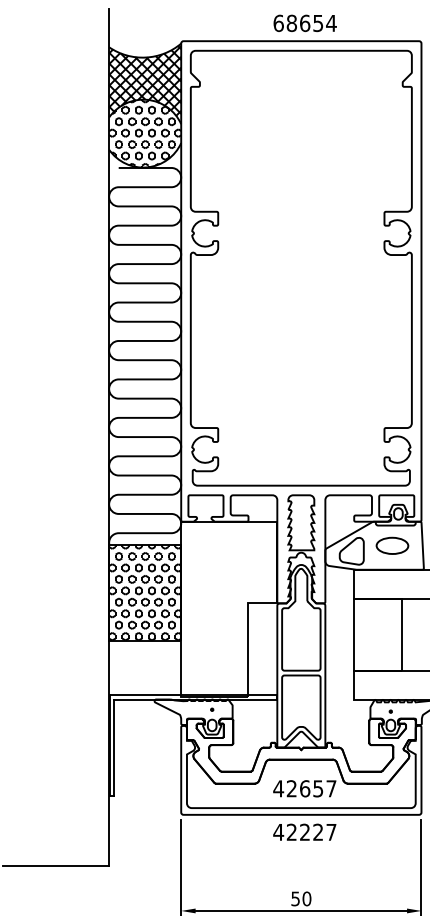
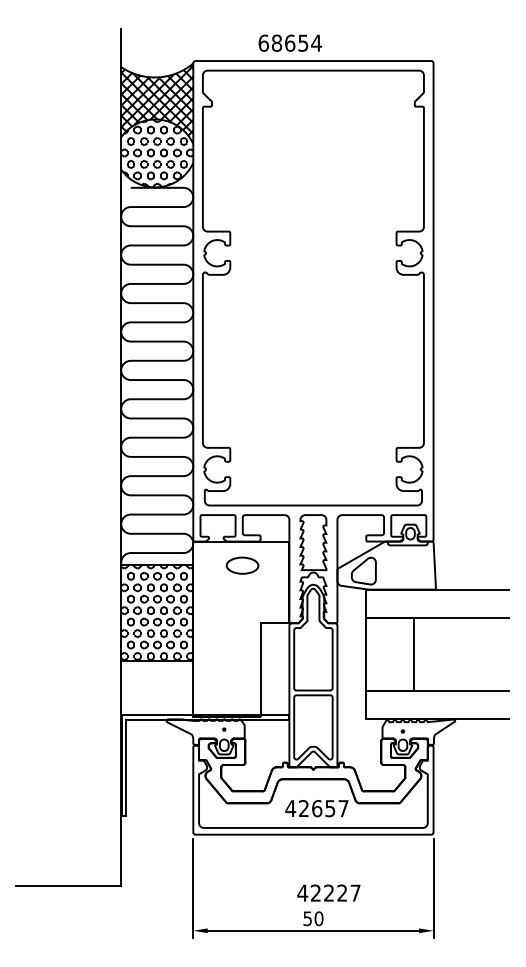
text: (304, 22) -> (289, 42), moved
part: (392, 545) -> (242, 565), moved
text: (304, 831) -> (328, 892), moved

